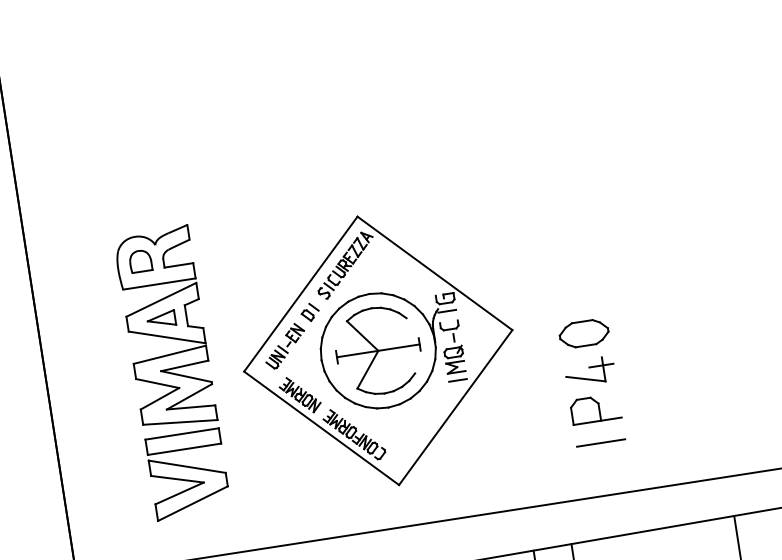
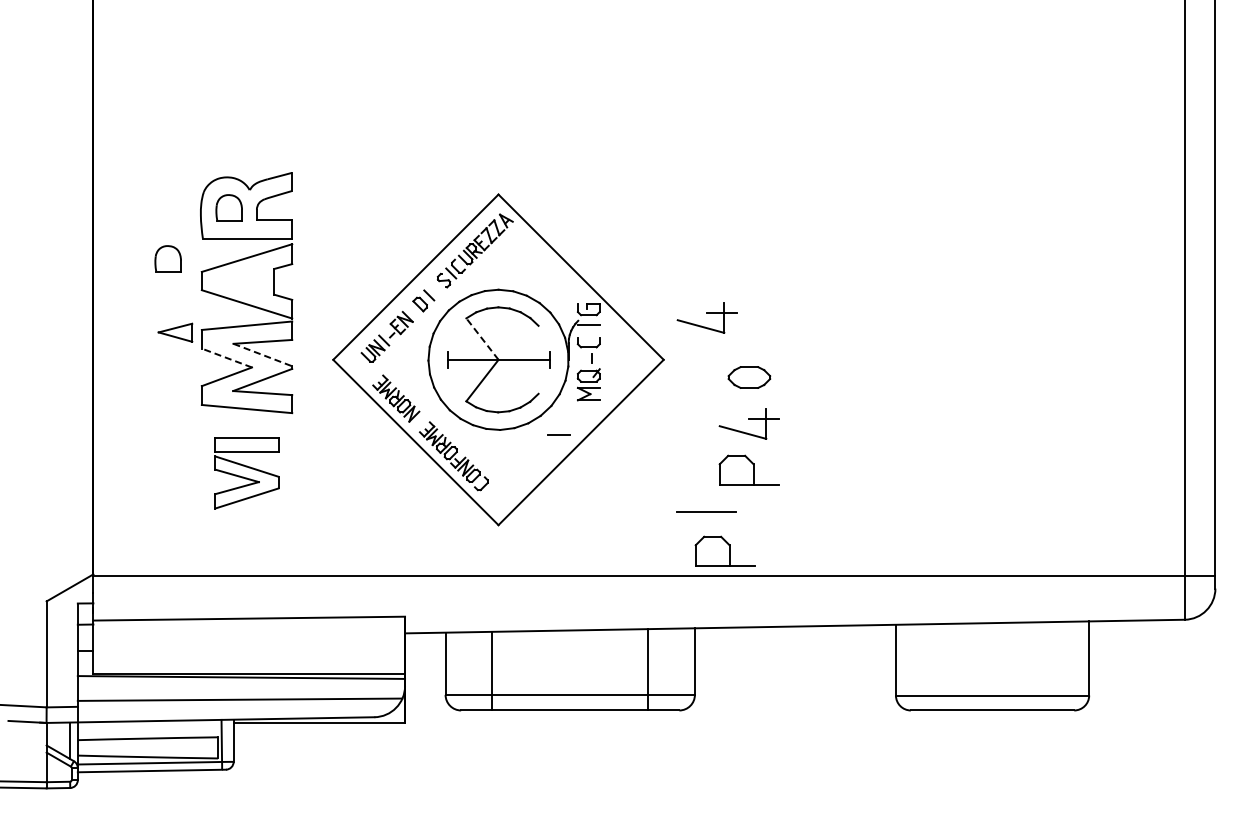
part: (541, 290) -> (706, 317), added
part: (96, 310) -> (167, 258), added
part: (161, 319) -> (175, 332), moved
part: (584, 333) -> (749, 377), size x0.7
line: (362, 335) -> (482, 338), solid -> dashed
line: (187, 376) -> (263, 355), solid -> dashed
line: (457, 379) -> (558, 434), moved
line: (157, 383) -> (226, 358), solid -> dashed
line: (601, 442) -> (706, 511), moved
part: (188, 474) -> (246, 473), size x0.7
part: (585, 477) -> (724, 550), added

